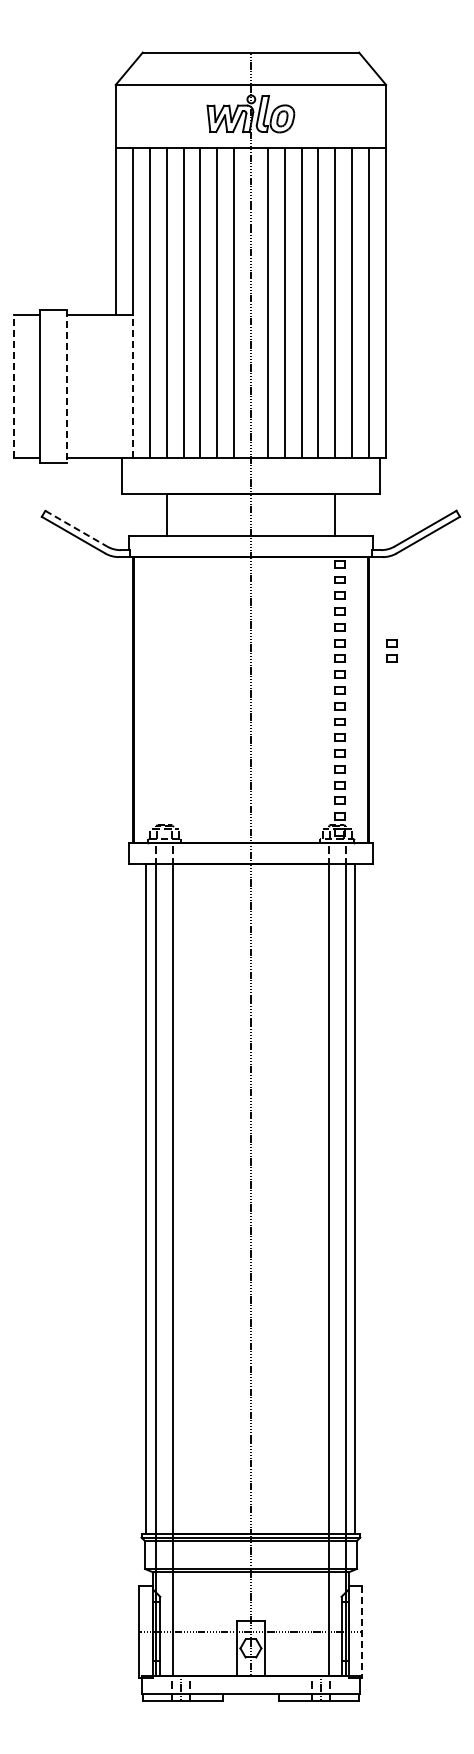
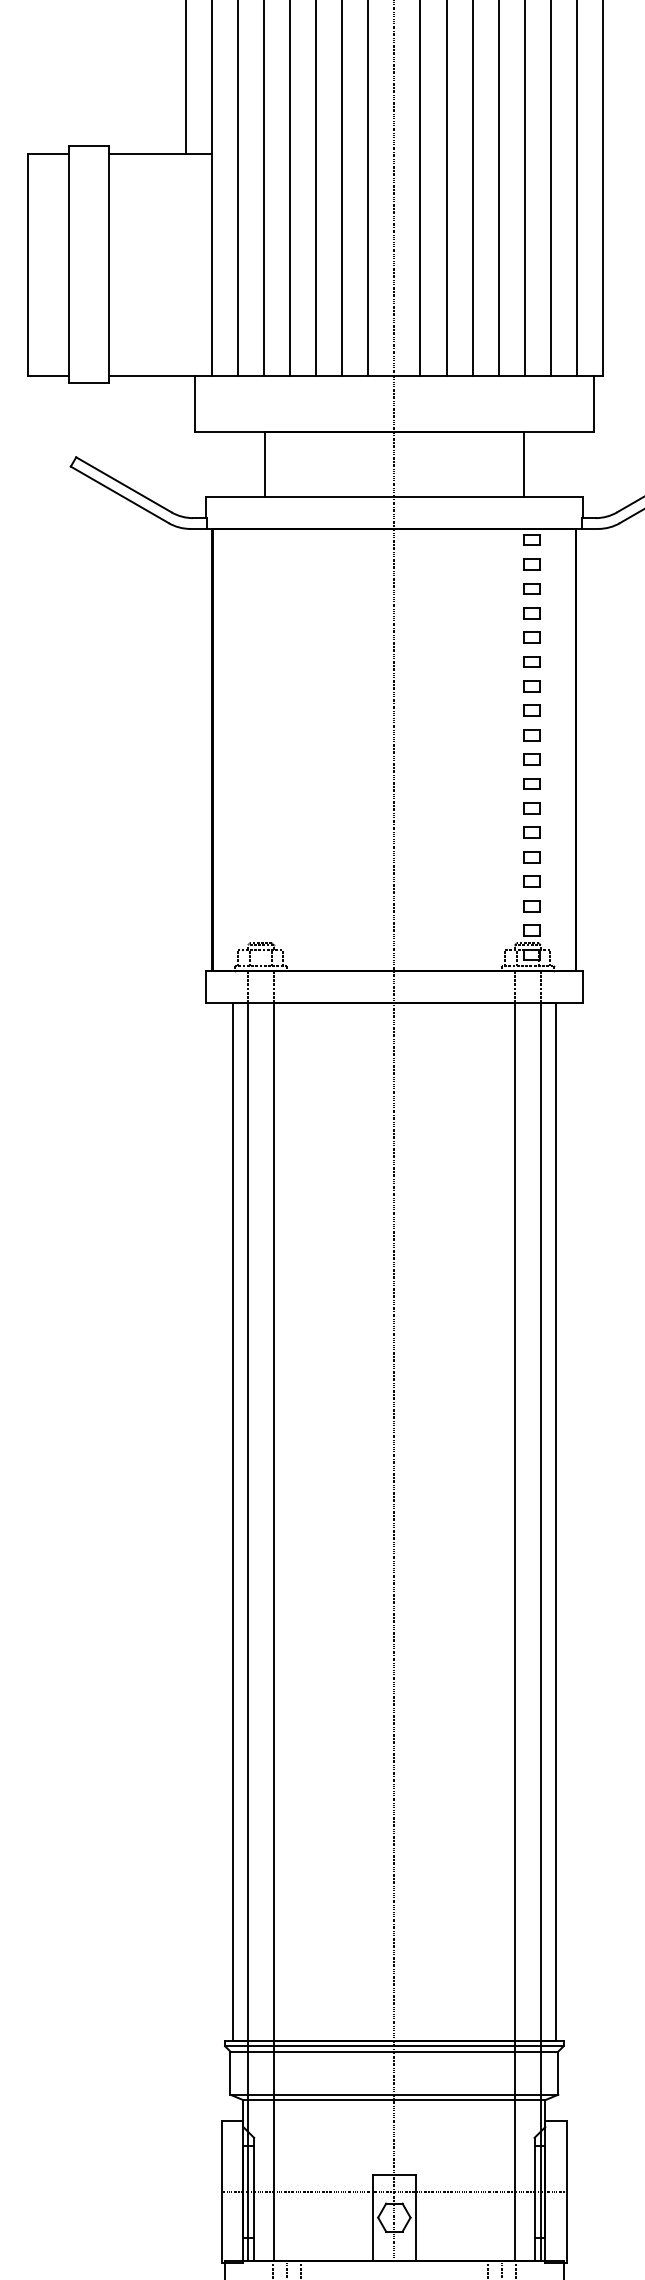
line: (14, 386) -> (28, 264), dashed -> solid
line: (66, 386) -> (108, 264), dashed -> solid
line: (133, 386) -> (212, 264), dashed -> solid
line: (76, 528) -> (124, 484), dashed -> solid
part: (391, 650) -> (611, 673), removed
line: (362, 1631) -> (567, 2191), dashed -> solid

